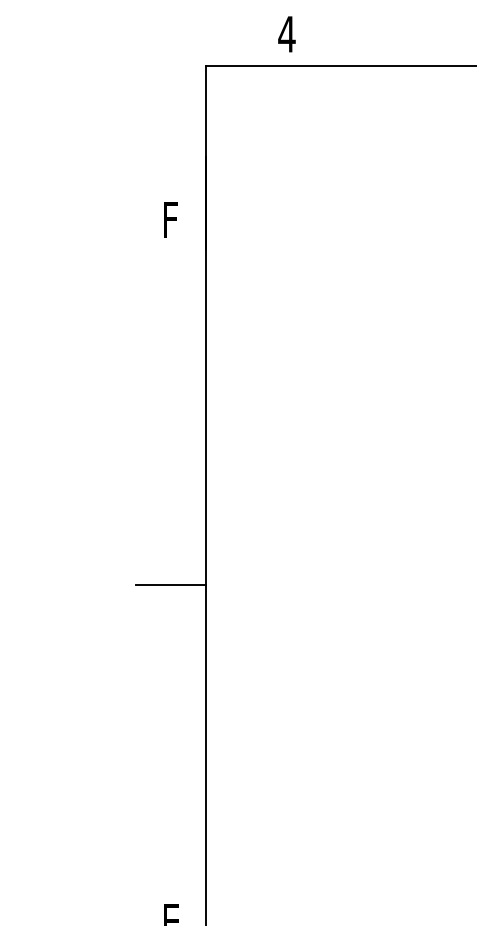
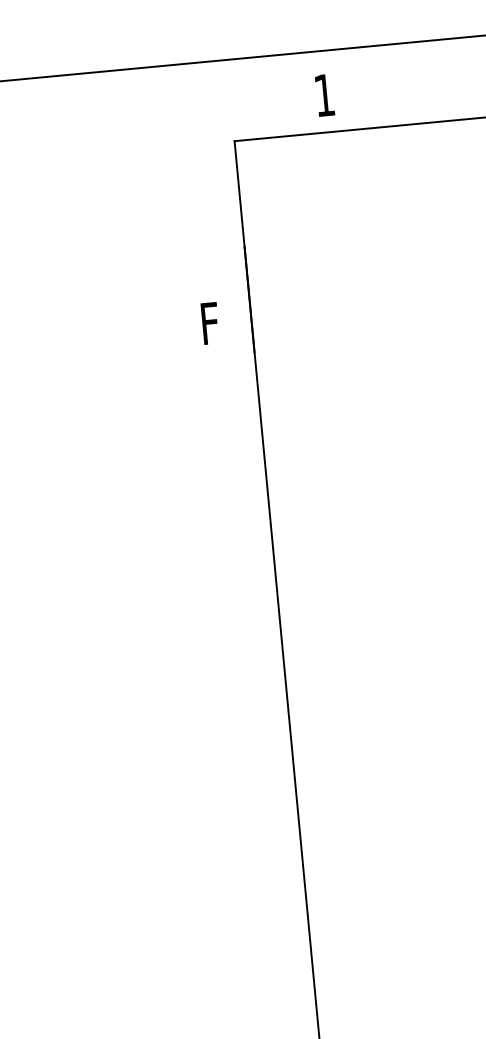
text: (286, 34) -> (323, 95), 4 -> 1
line: (171, 585) -> (251, 746), removed

